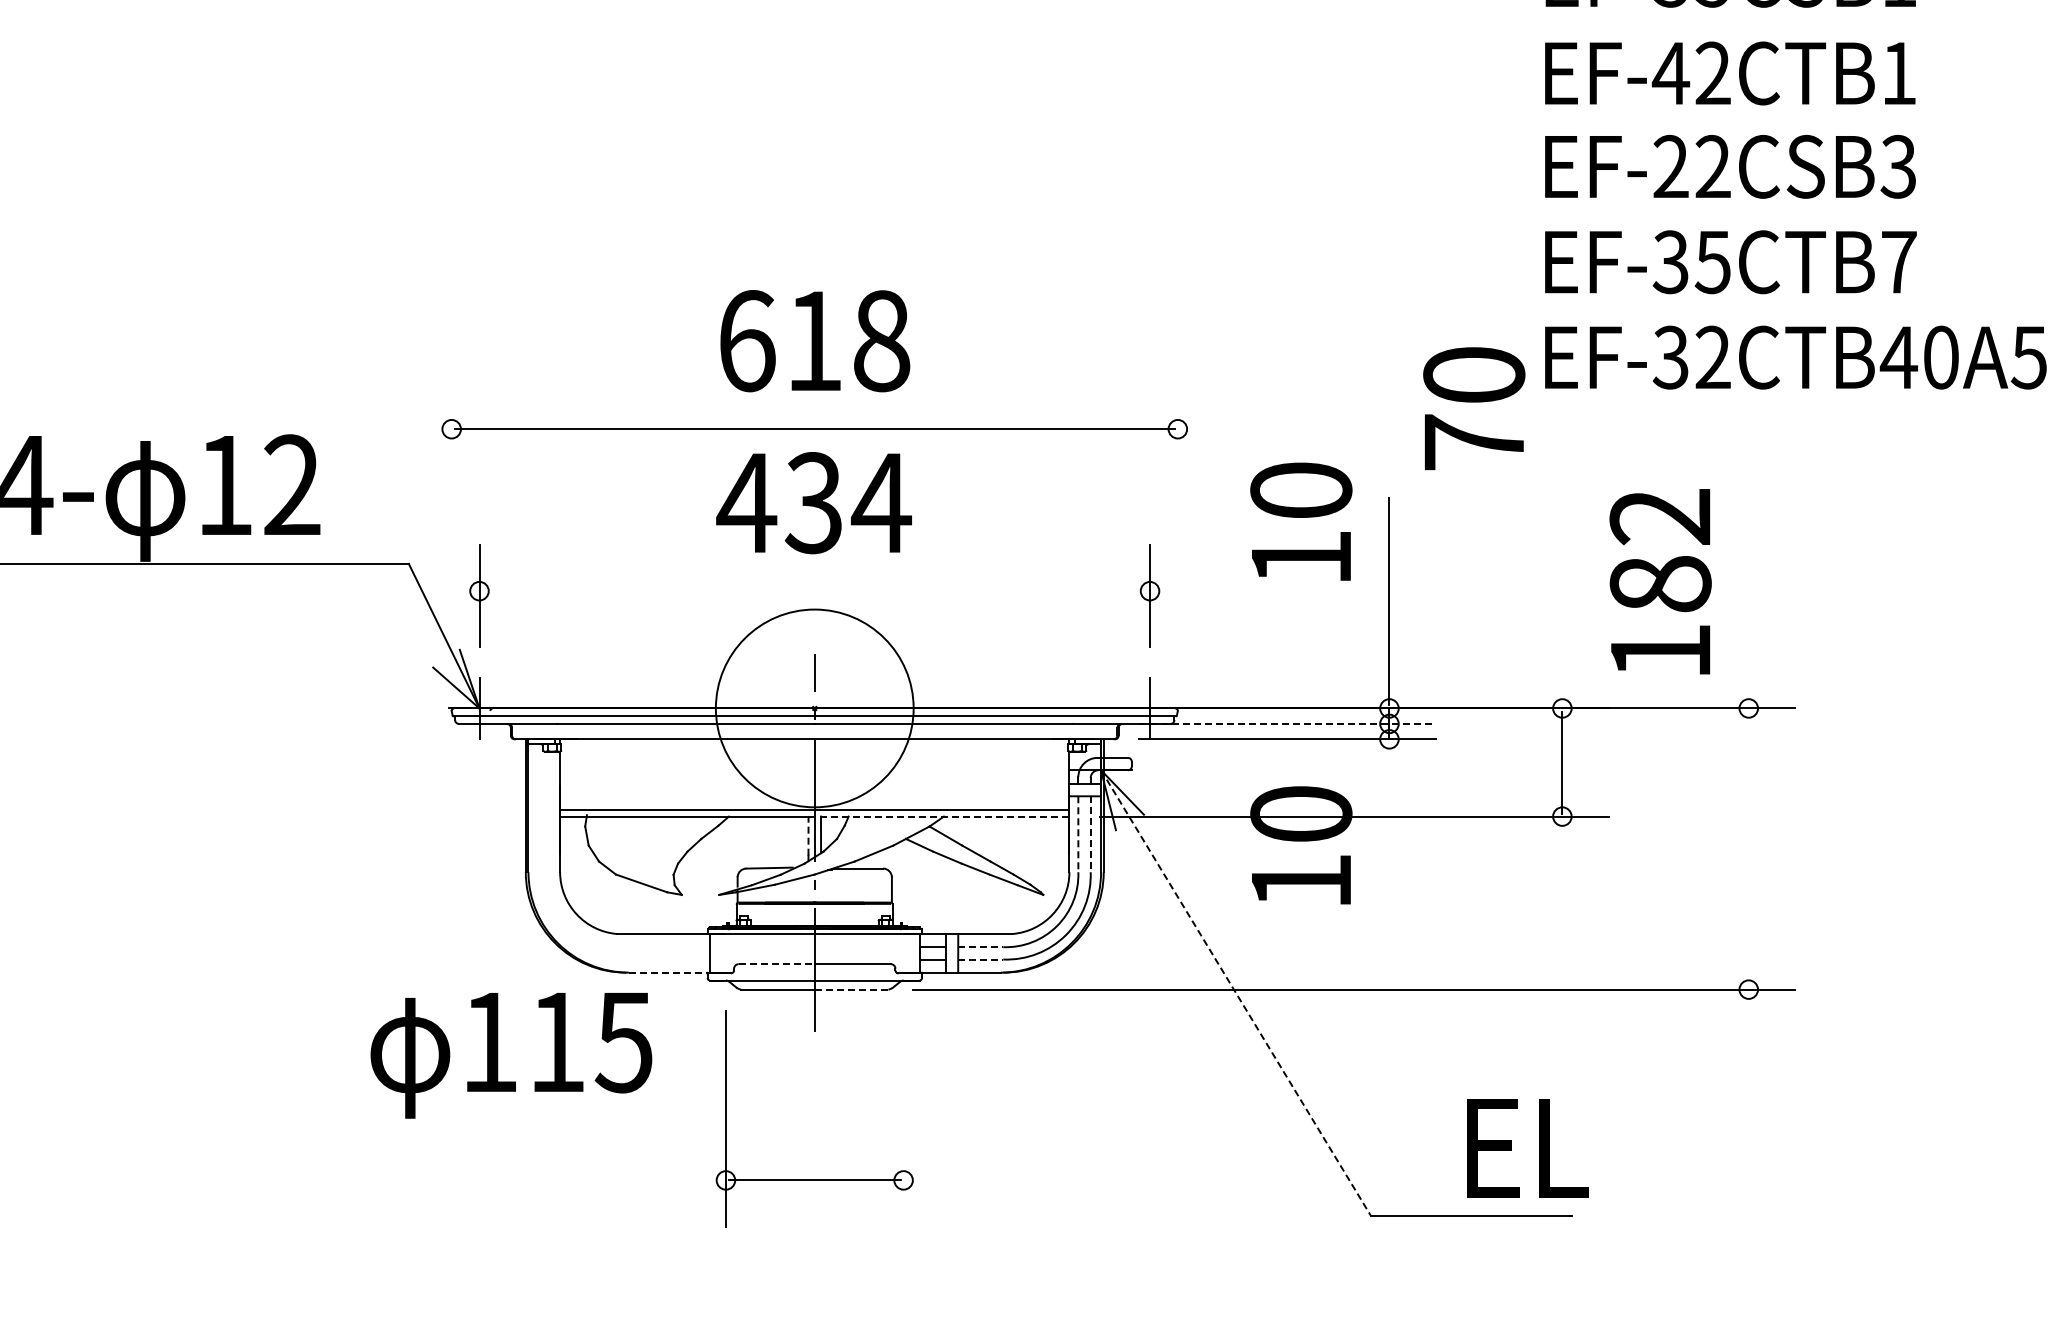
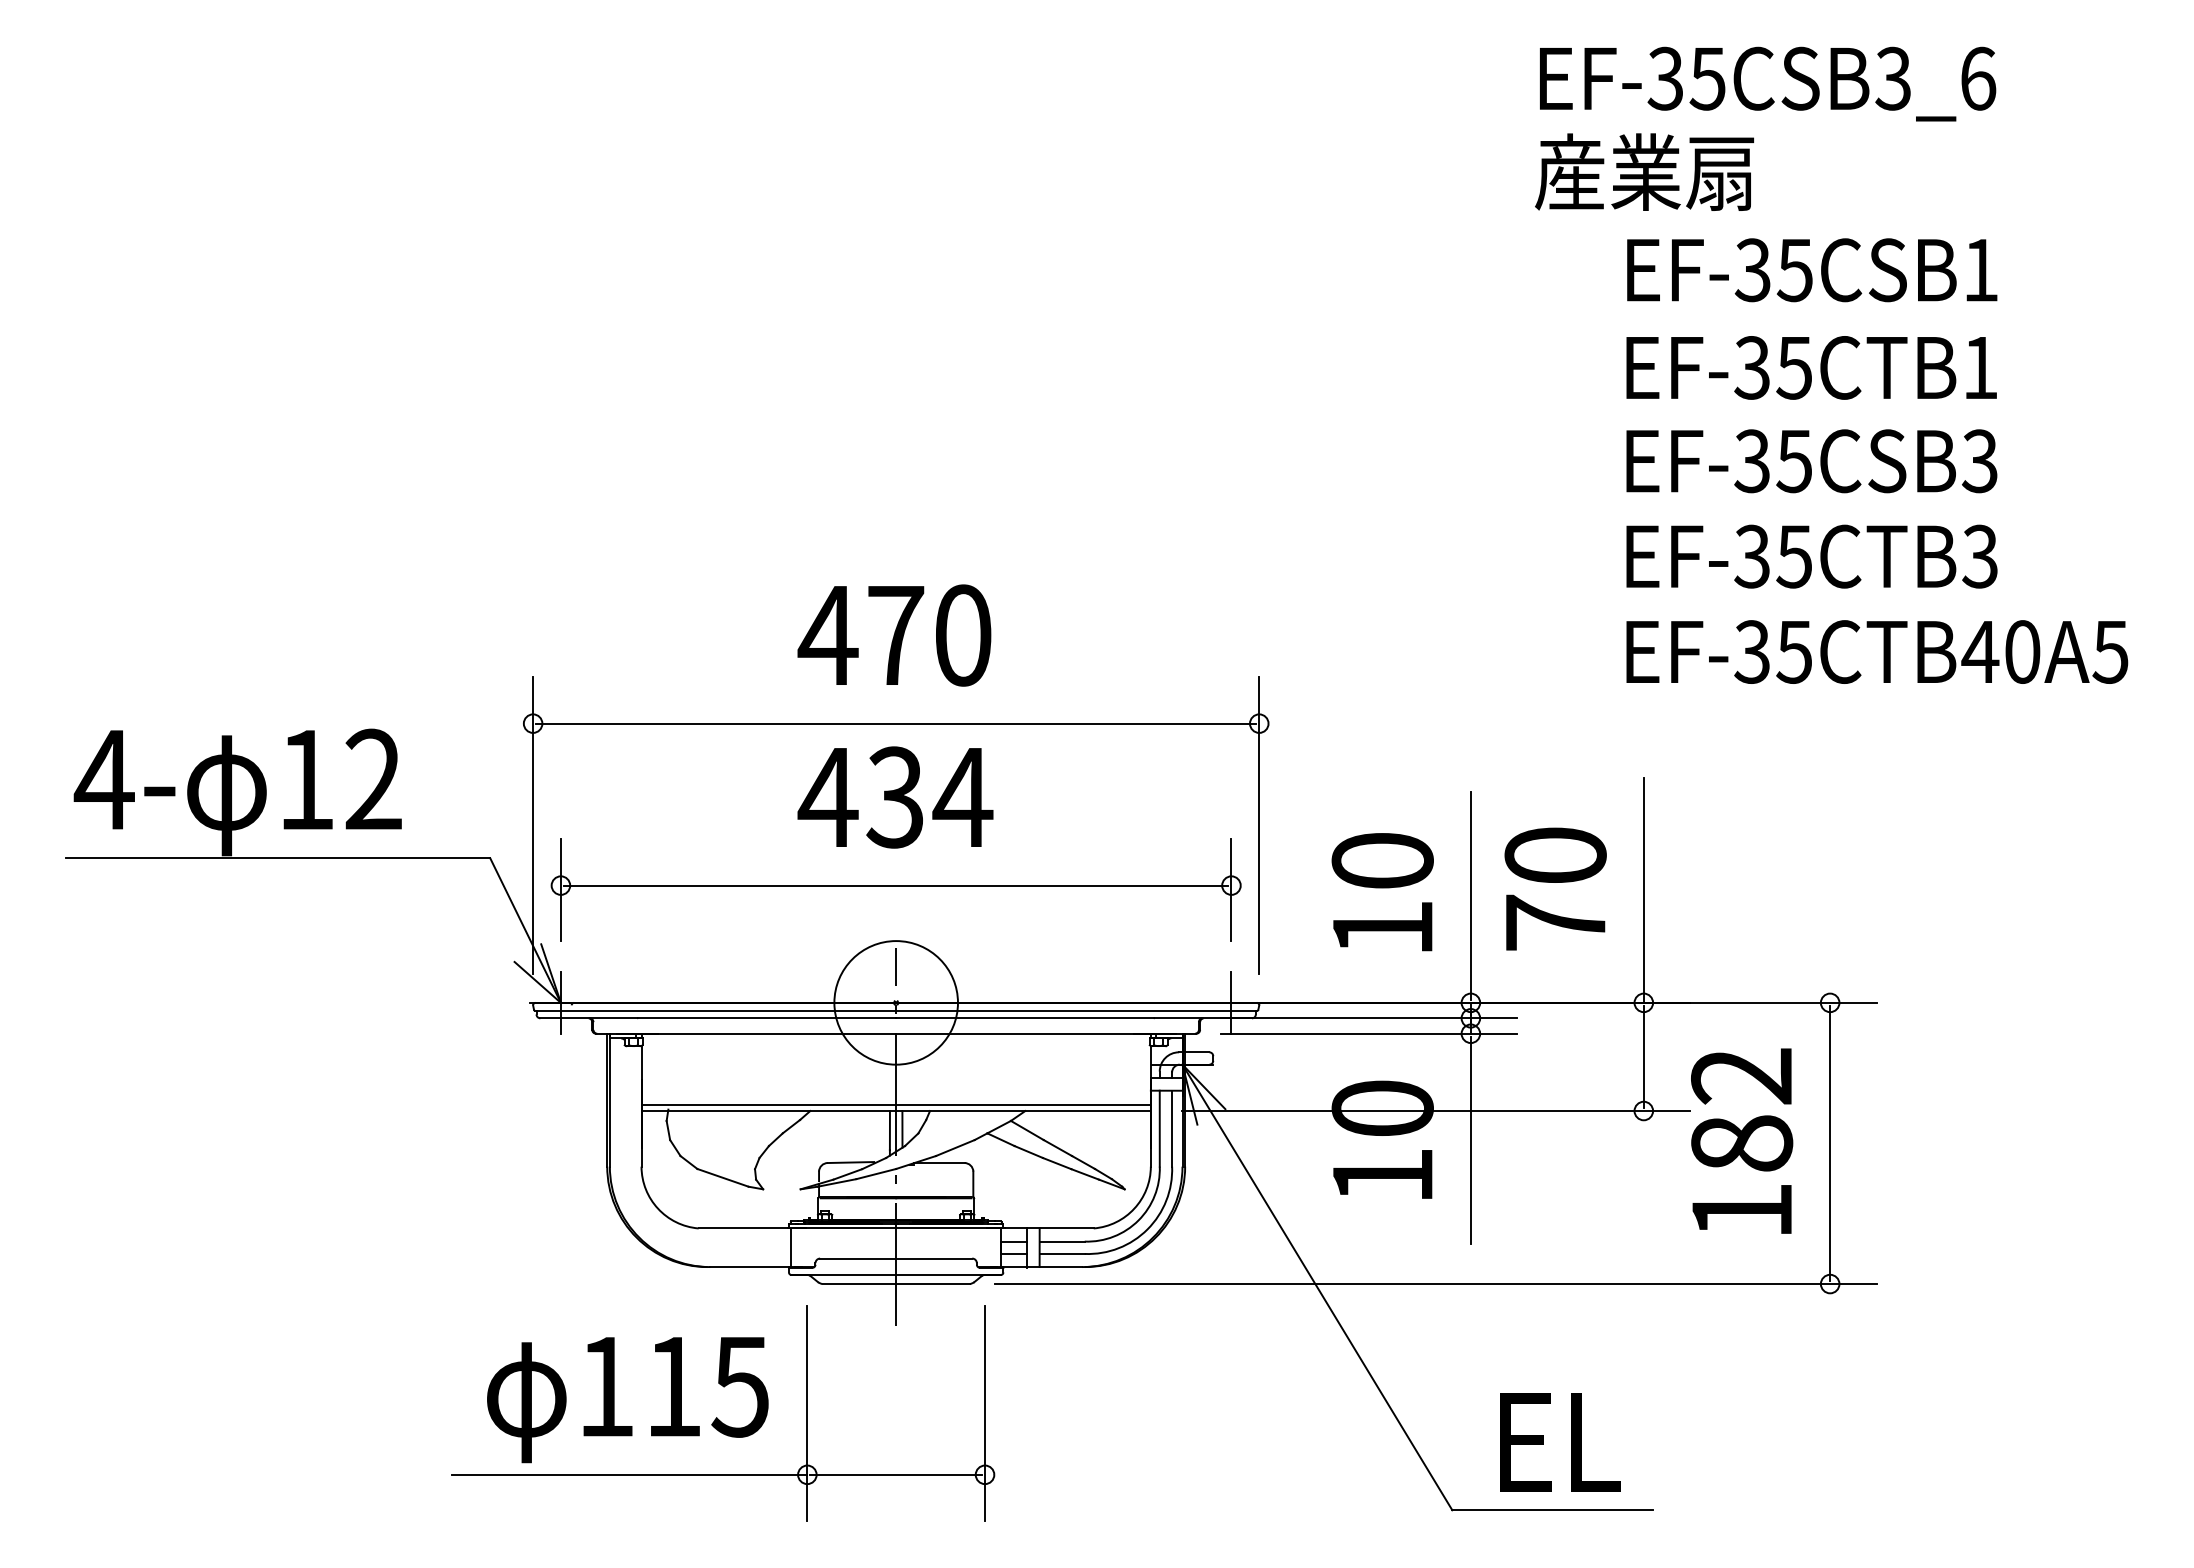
text: (1691, 73) -> (1772, 367), EF-42CTB1 -> EF-35CTB1
text: (1692, 167) -> (1773, 461), EF-22CSB3 -> EF-35CSB3
text: (1899, 262) -> (1980, 556), EF-35CTB7 -> EF-35CTB3
text: (813, 341) -> (894, 635), 618 -> 470
text: (1713, 357) -> (1794, 651), EF-32CTB40A5 -> EF-35CTB40A5
text: (1474, 408) -> (1555, 888), moved
text: (1301, 522) -> (1382, 892), moved
line: (452, 531) -> (533, 825), added
line: (1178, 531) -> (1259, 825), added
text: (1661, 581) -> (1742, 1140), moved
line: (815, 591) -> (896, 885), added
line: (1562, 596) -> (1643, 890), added
circle: (814, 708) -> (895, 1002), size x0.62
line: (1288, 724) -> (1369, 1018), dashed -> solid
line: (942, 817) -> (1023, 1111), dashed -> solid
line: (1078, 834) -> (1159, 1128), dashed -> solid
line: (1091, 834) -> (1172, 1128), dashed -> solid
line: (808, 836) -> (889, 1130), dashed -> solid
line: (1389, 846) -> (1470, 1140), added
line: (1749, 848) -> (1830, 1142), added
line: (981, 947) -> (1062, 1241), dashed -> solid
line: (981, 959) -> (1062, 1253), dashed -> solid
line: (777, 964) -> (858, 1258), dashed -> solid
line: (669, 973) -> (750, 1267), dashed -> solid
line: (852, 990) -> (933, 1284), dashed -> solid
line: (1236, 993) -> (1317, 1287), dashed -> solid
text: (511, 1056) -> (627, 1400), moved
line: (904, 1119) -> (985, 1413), added
text: (1528, 1148) -> (1560, 1442), moved
line: (548, 1180) -> (629, 1474), added

